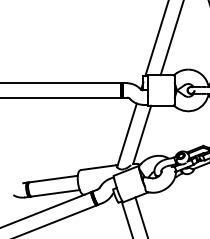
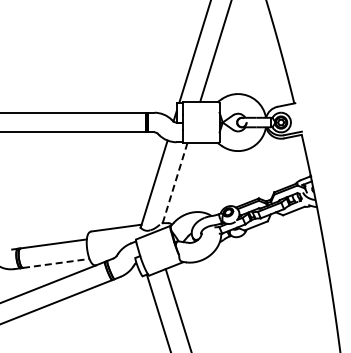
line: (142, 134) -> (175, 183), solid -> dashed
line: (55, 193) -> (56, 263), solid -> dashed

